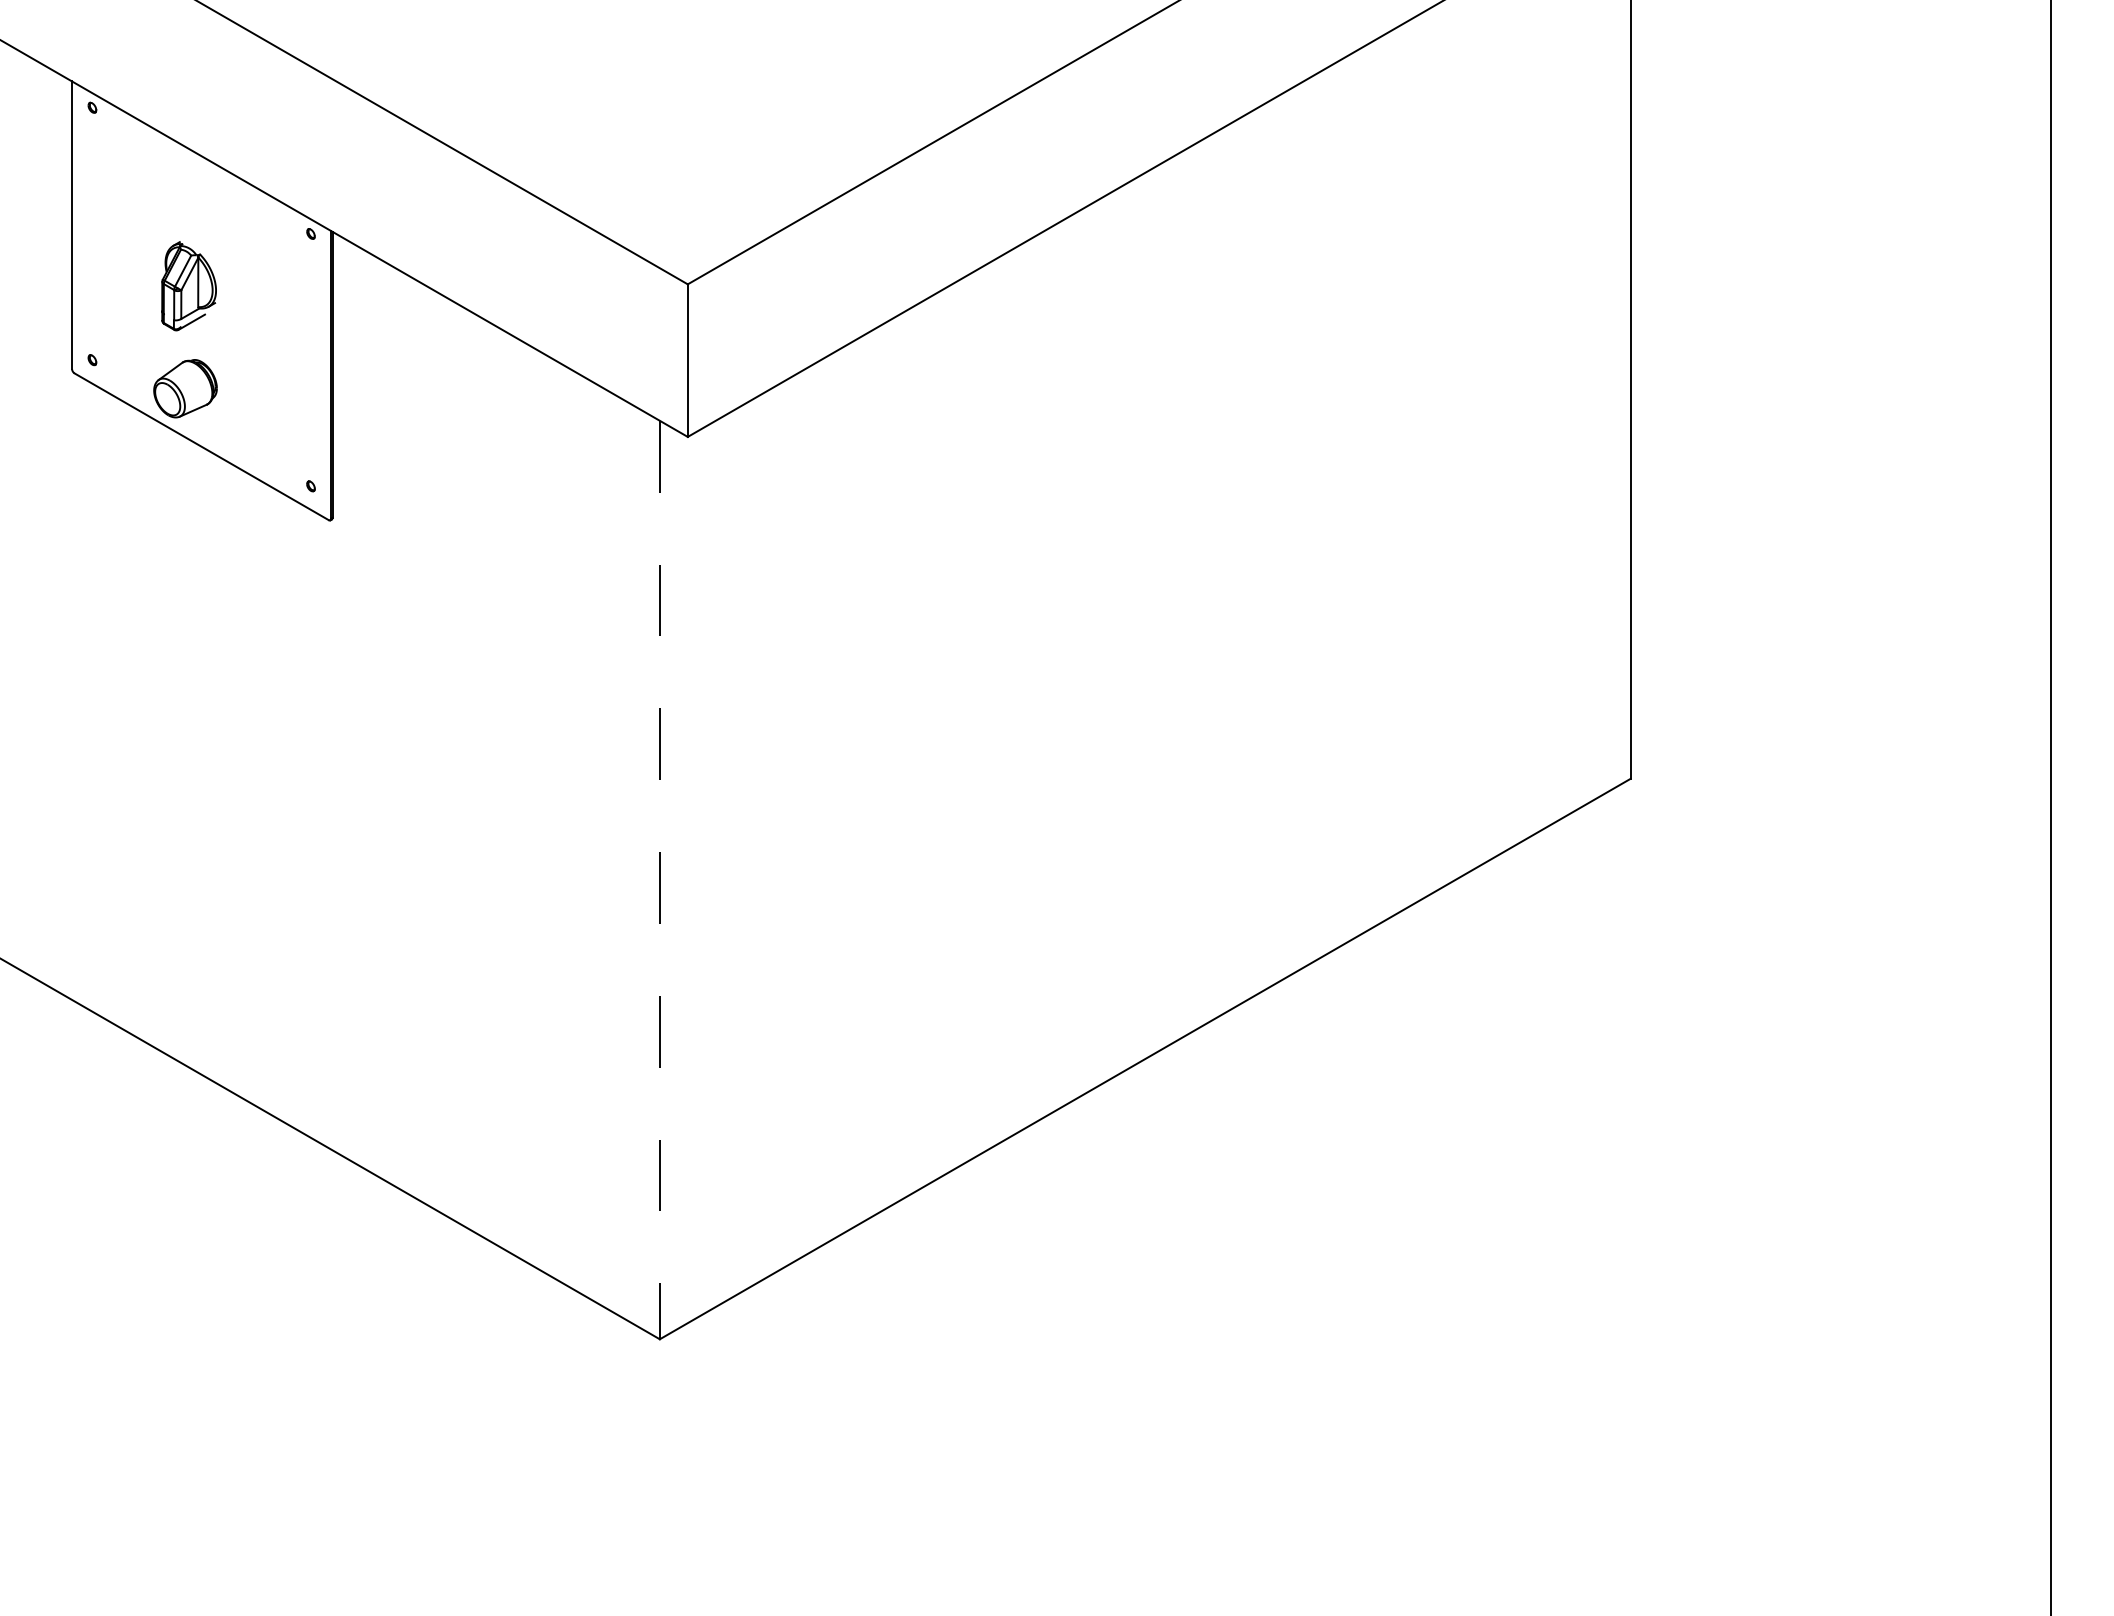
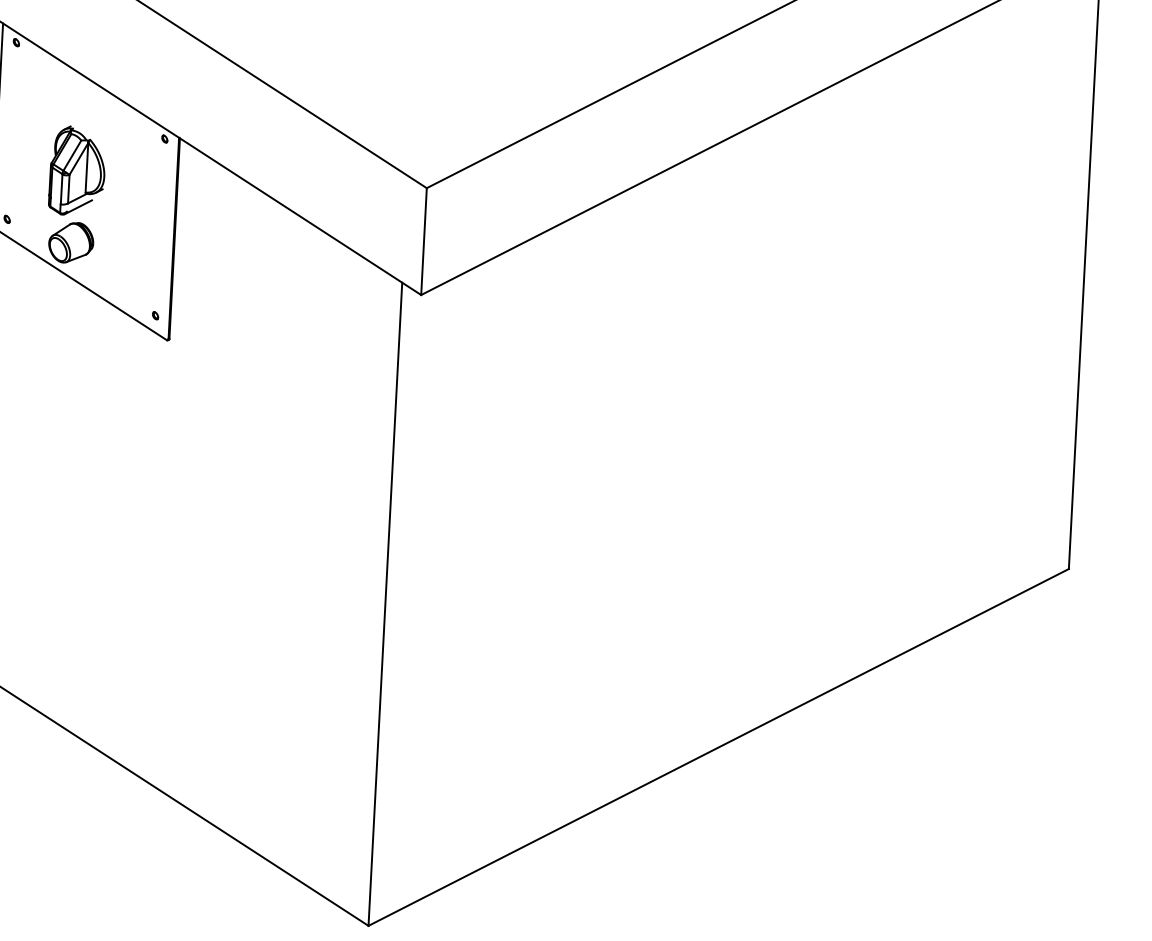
part: (188, 286) -> (77, 171), size x1.43
line: (659, 880) -> (385, 604), dashed -> solid

